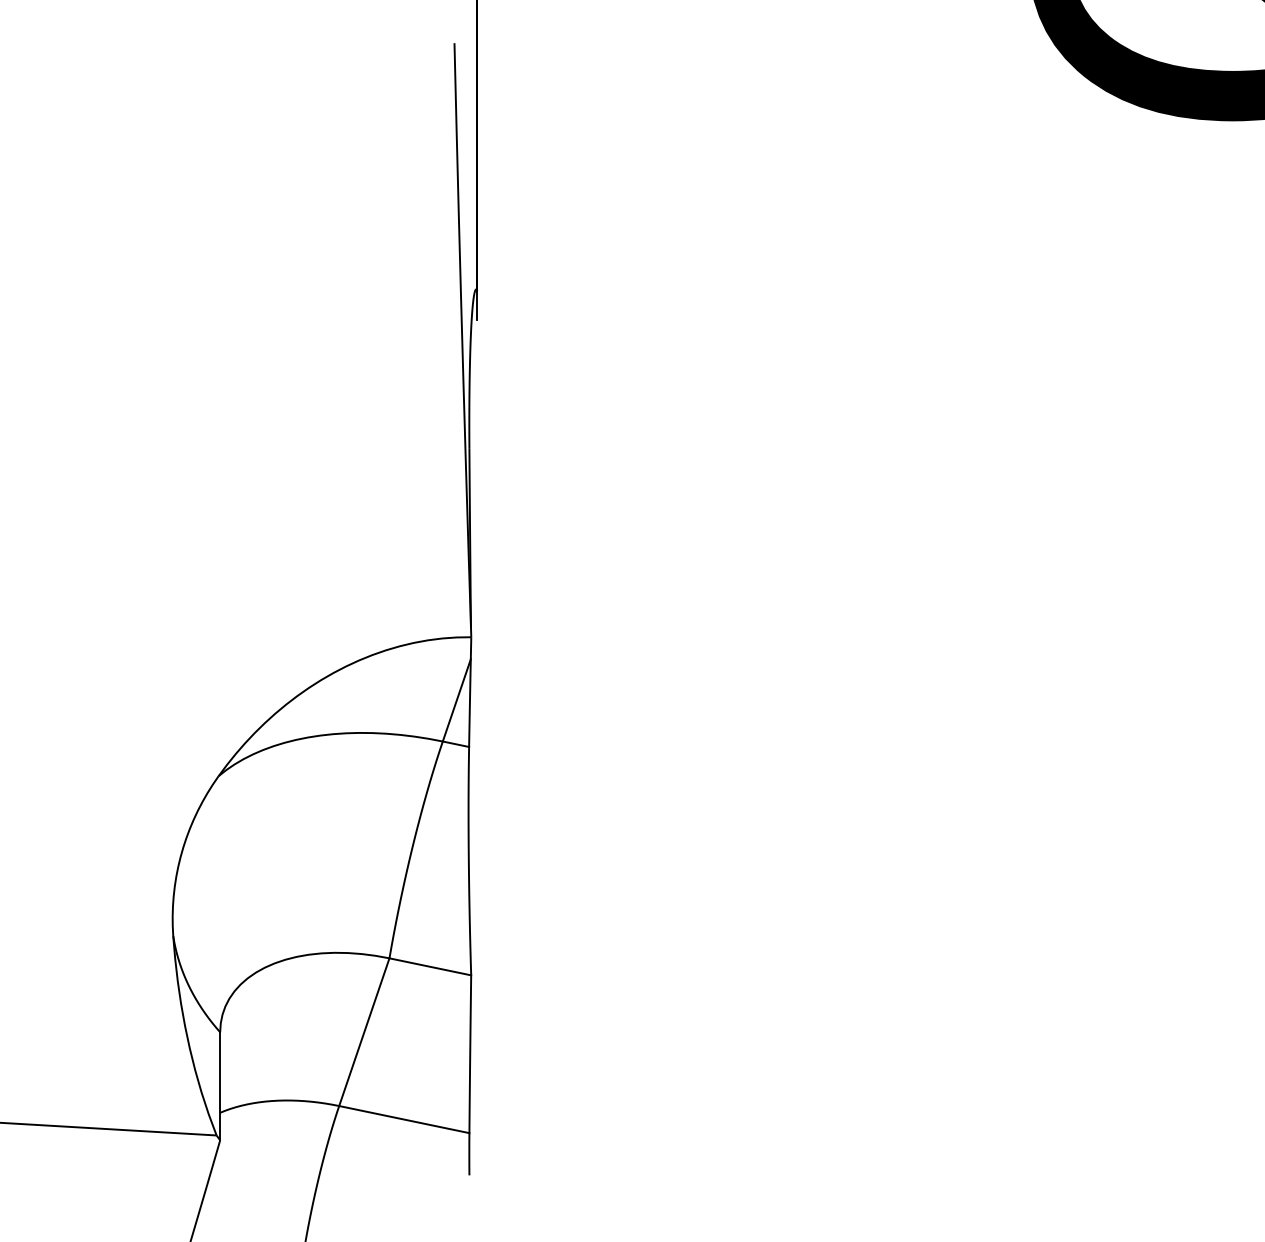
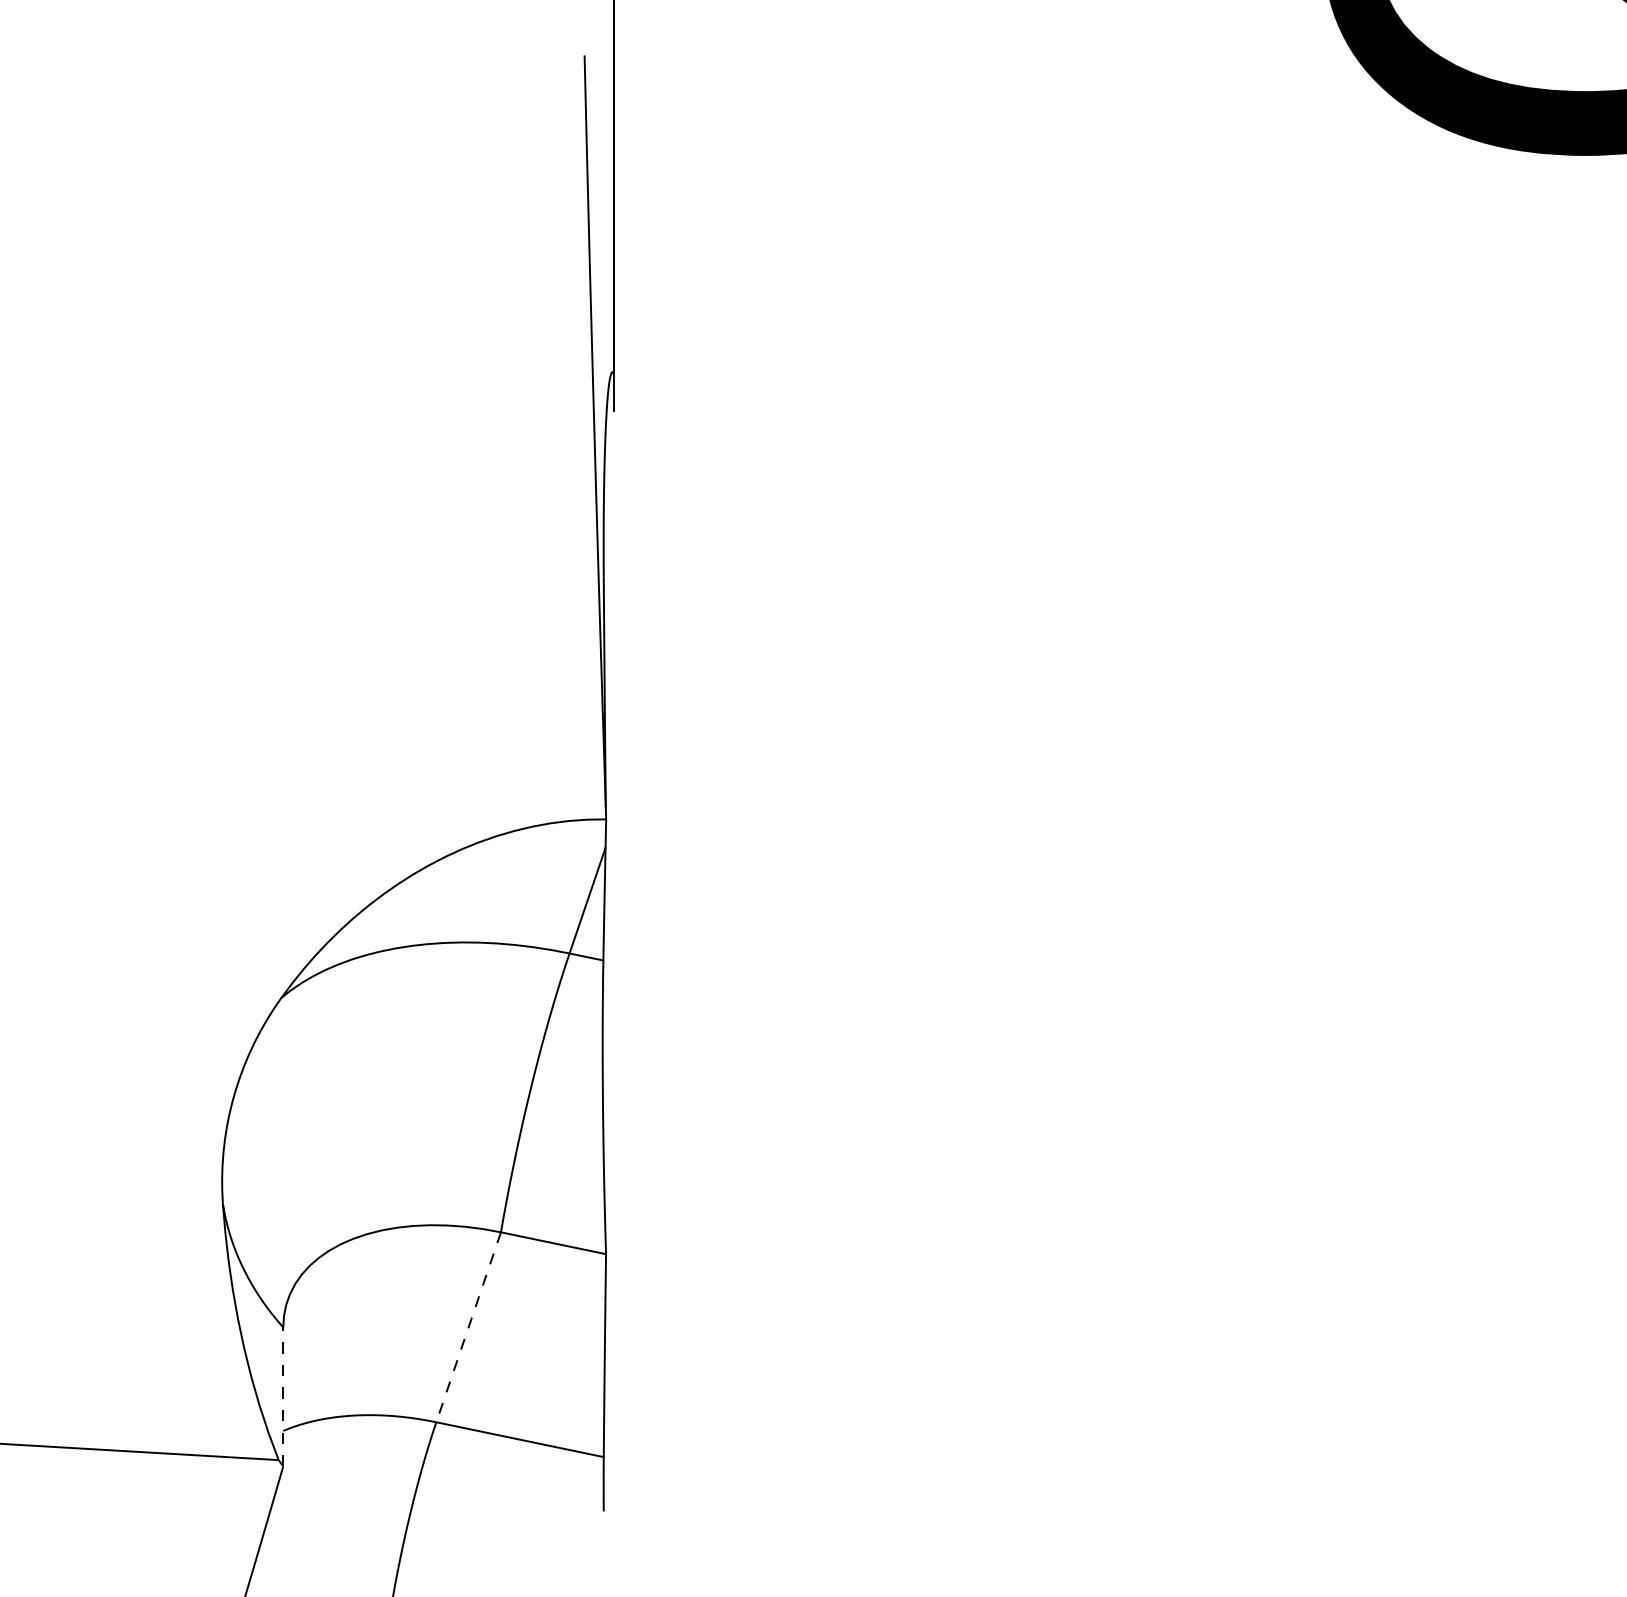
line: (364, 1032) -> (468, 1327), solid -> dashed
line: (220, 1085) -> (283, 1395), solid -> dashed

